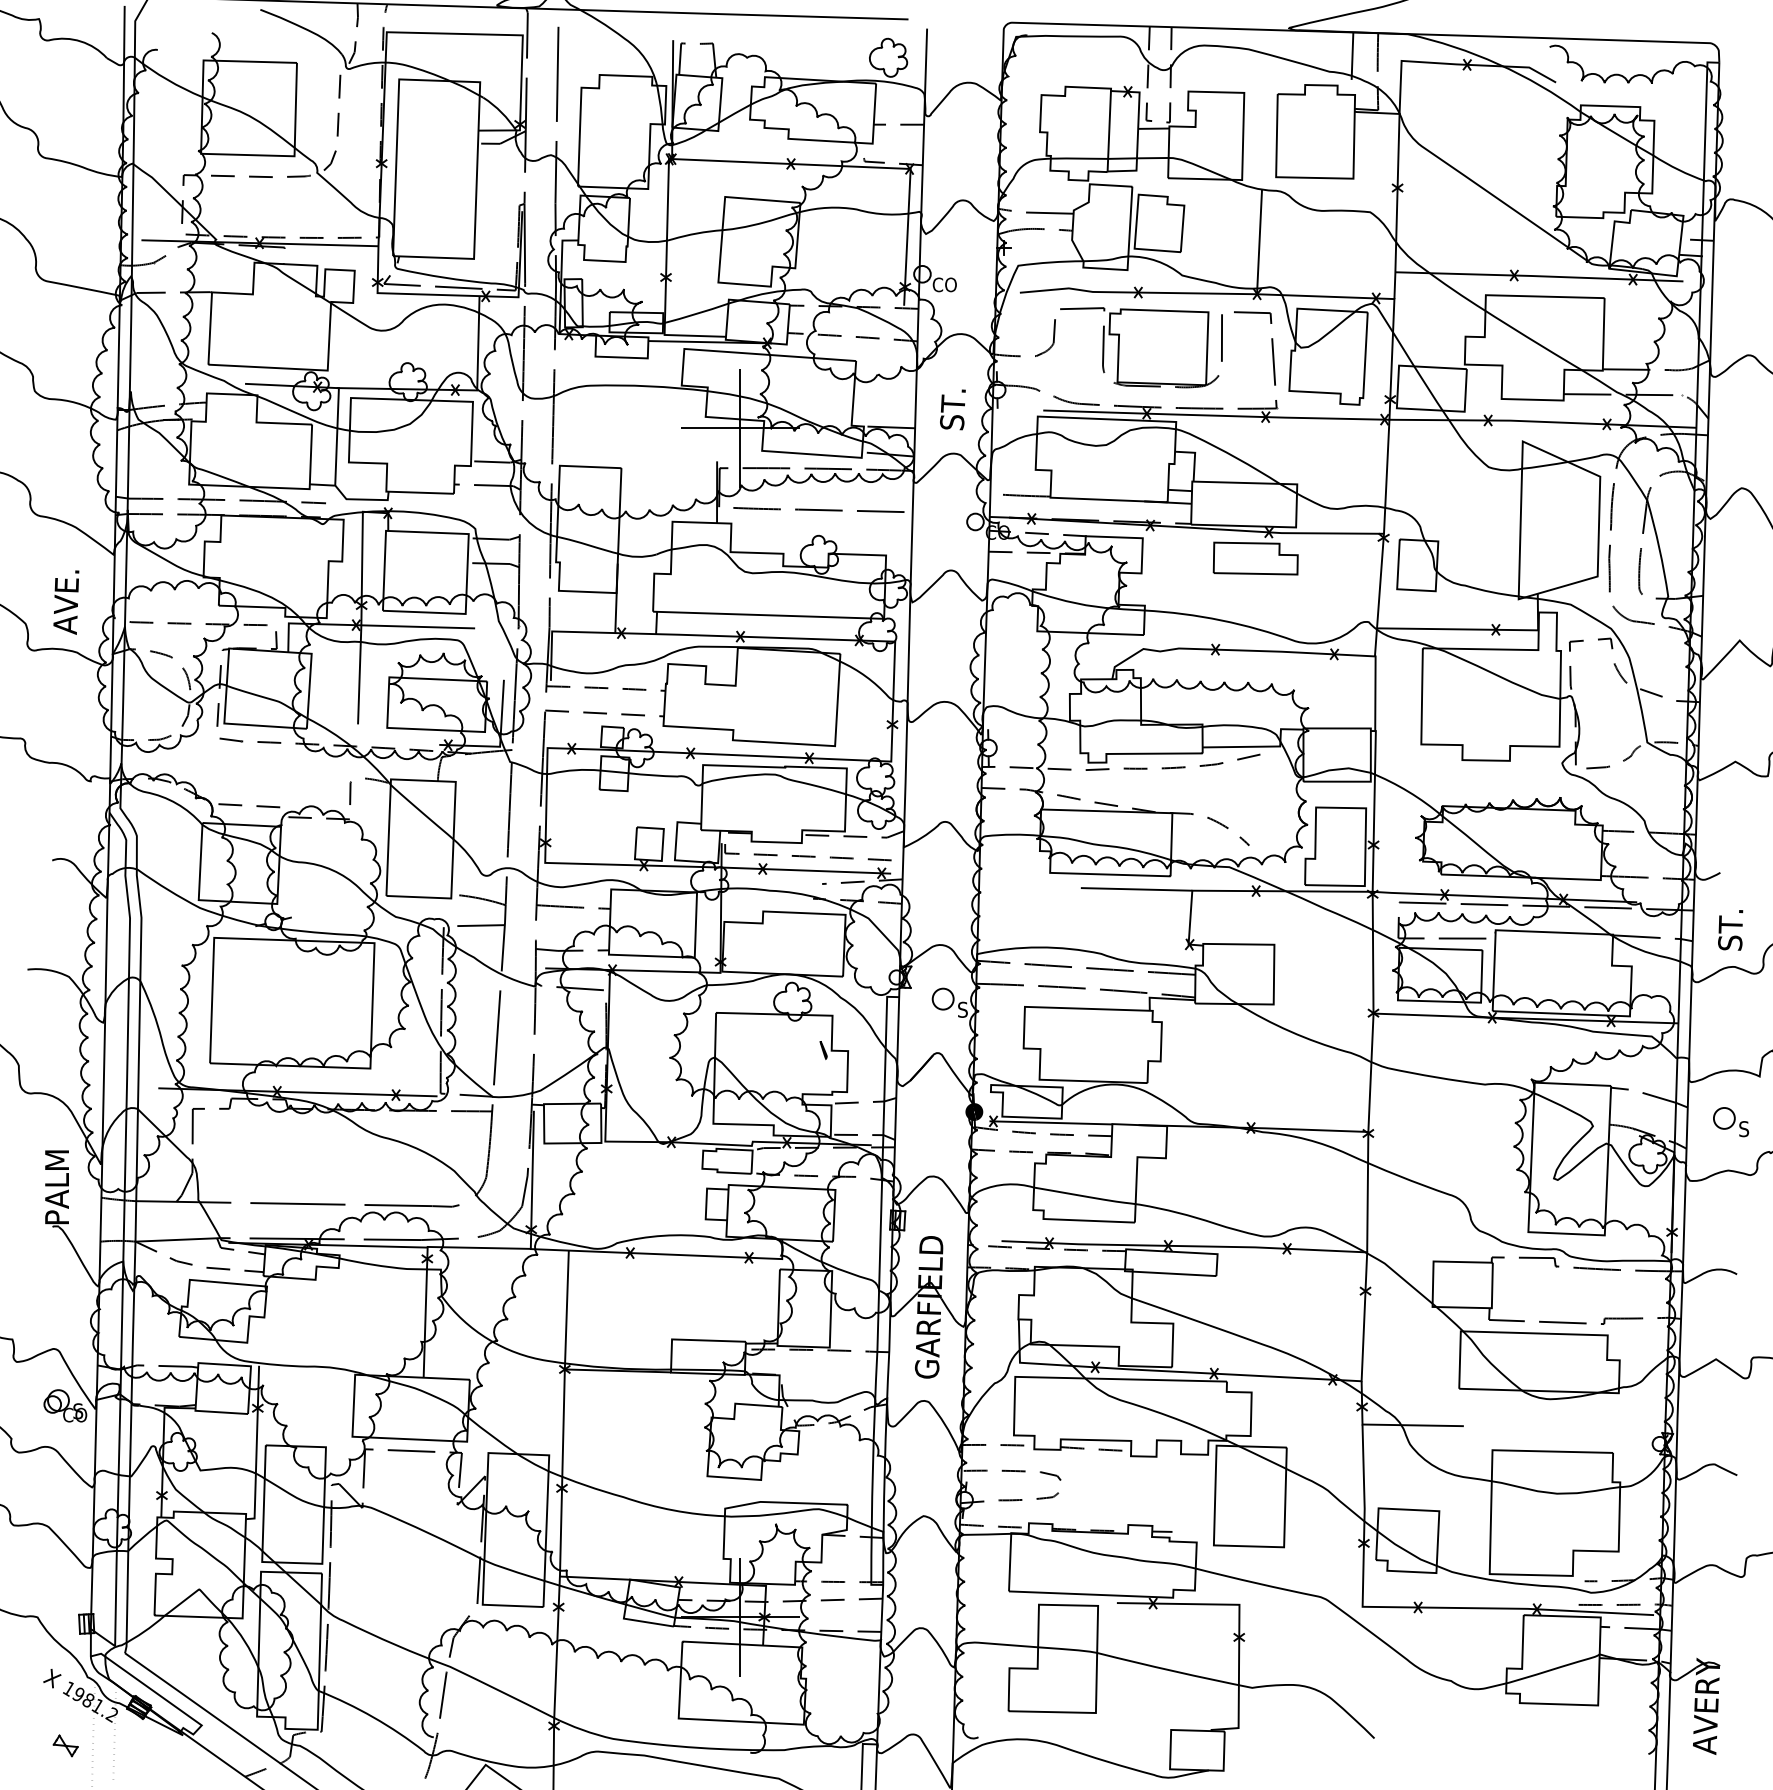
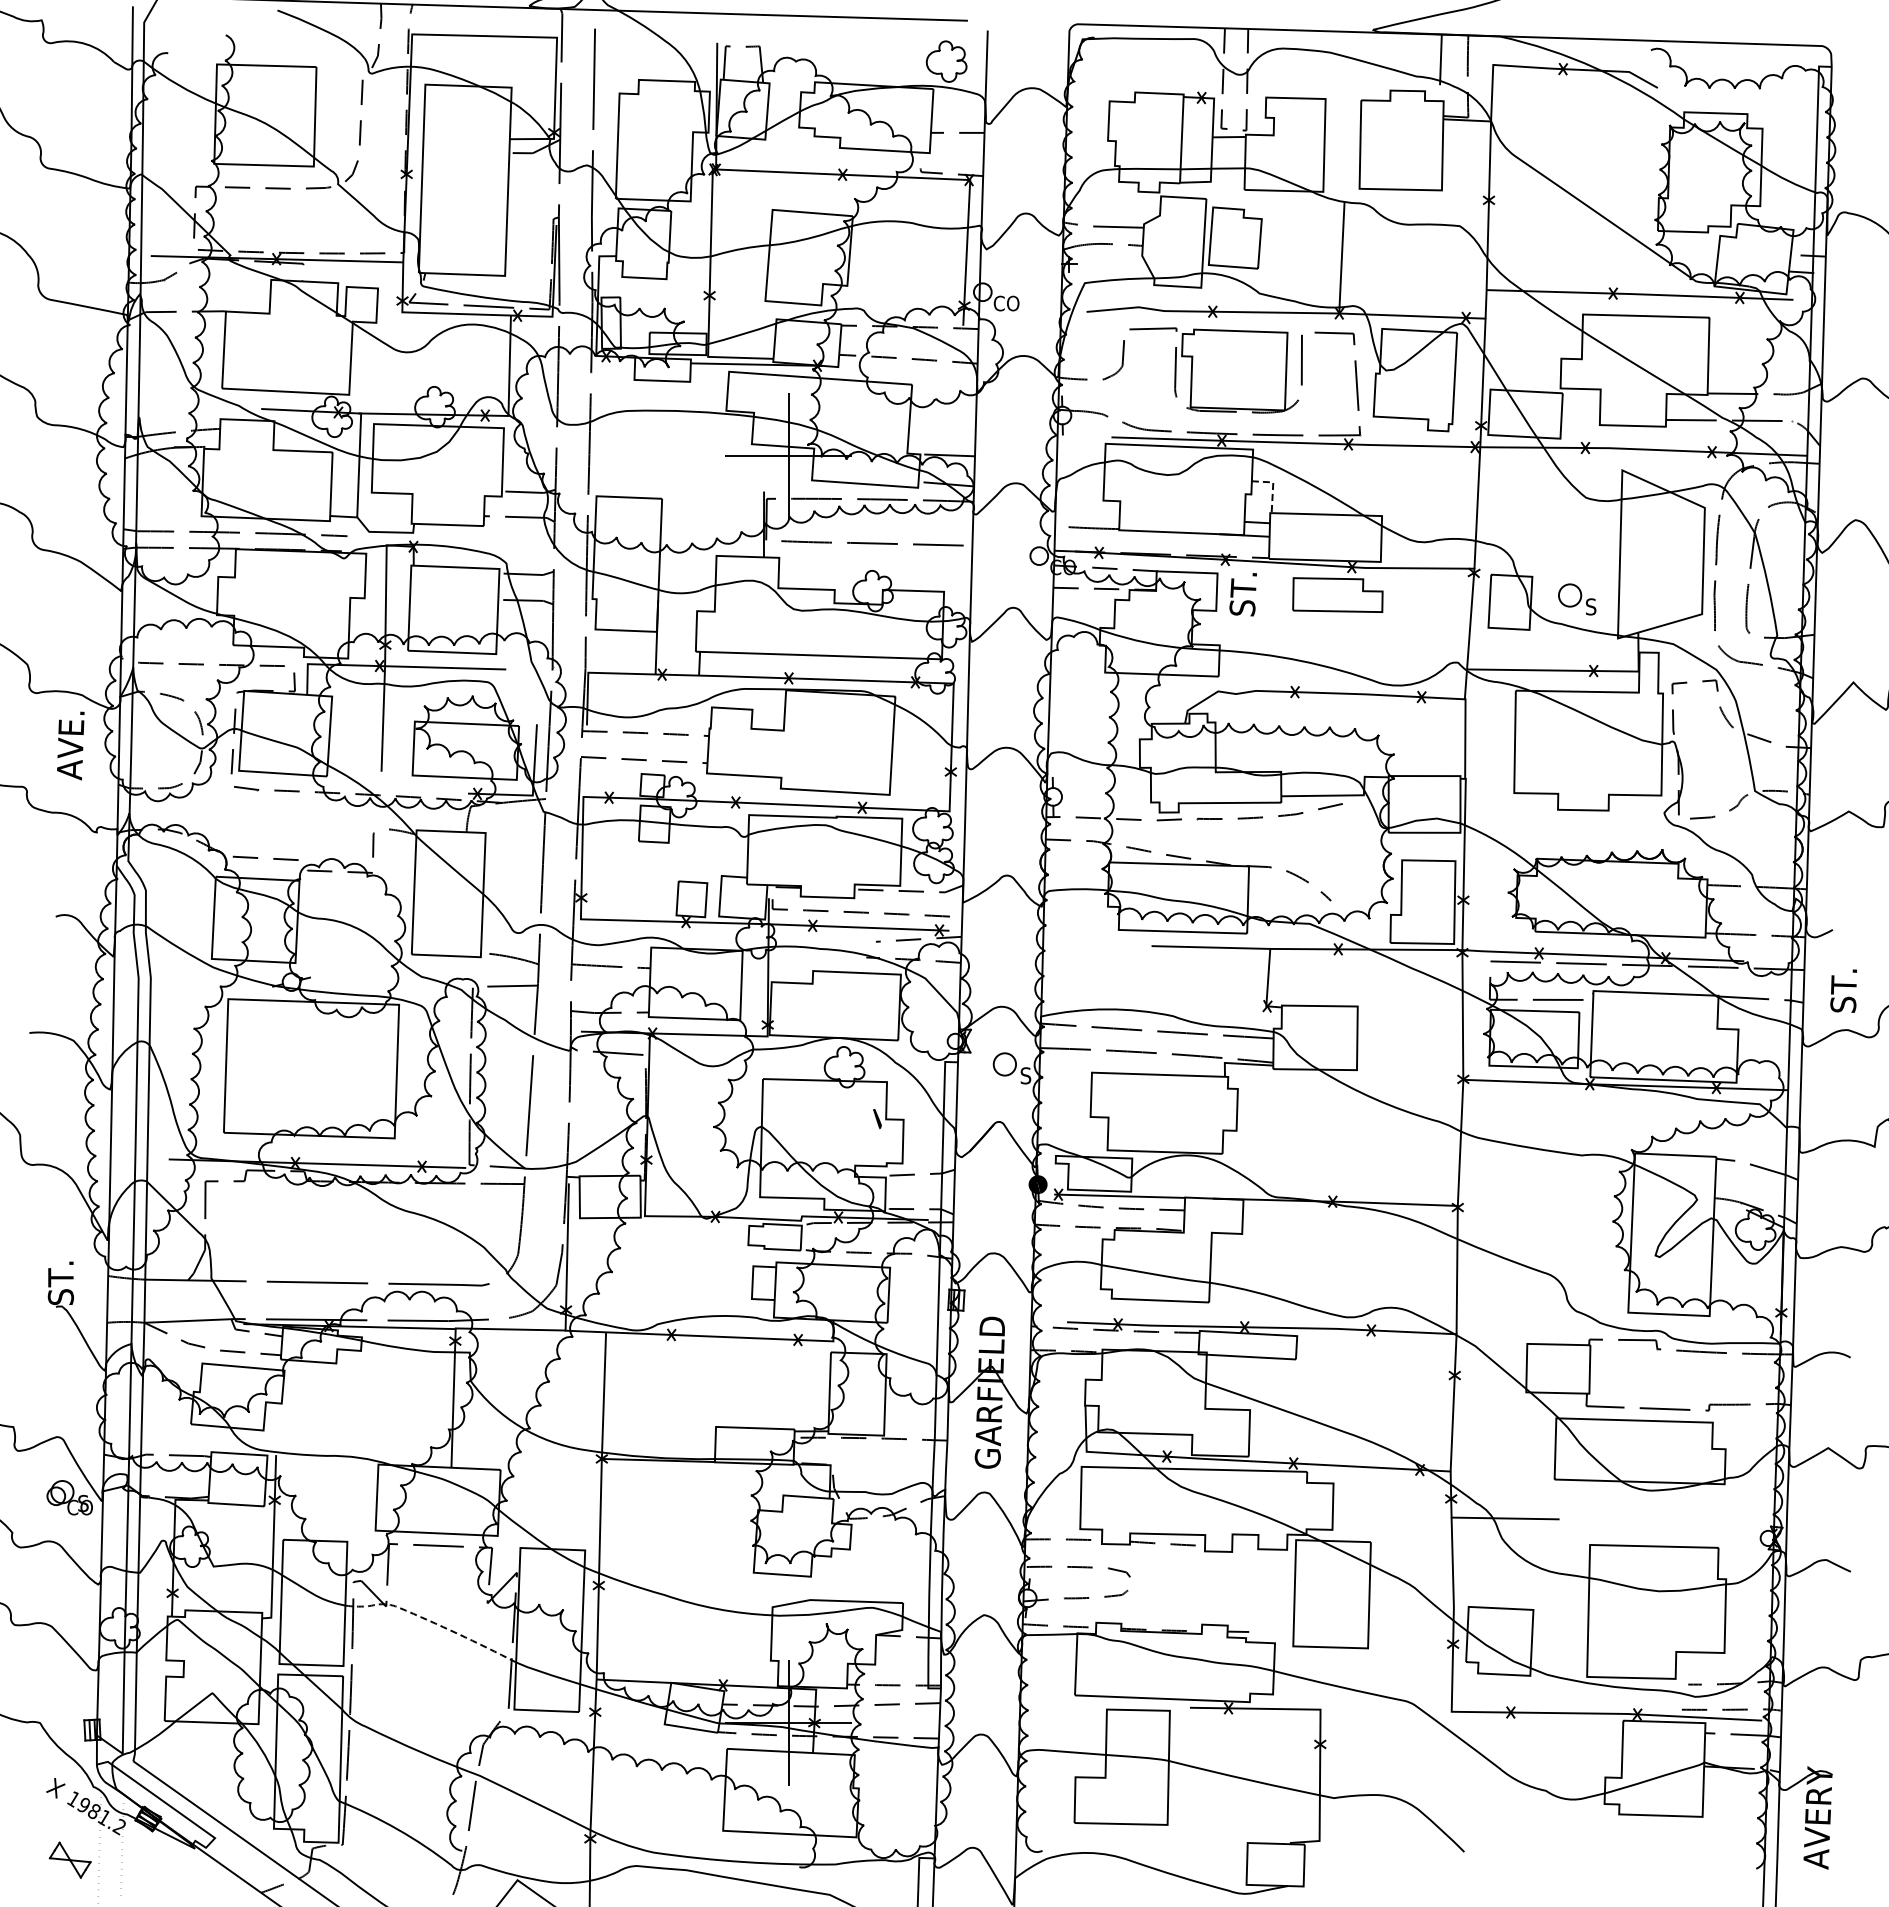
text: (952, 409) -> (1242, 594), moved
line: (1195, 456) -> (1273, 486), solid -> dashed
text: (66, 602) -> (70, 745), moved
part: (1731, 1122) -> (1577, 599), moved
text: (56, 1186) -> (60, 1264), PALM -> ST.
line: (400, 1520) -> (426, 1619), solid -> dashed
part: (65, 1745) -> (69, 1859), size x1.6

